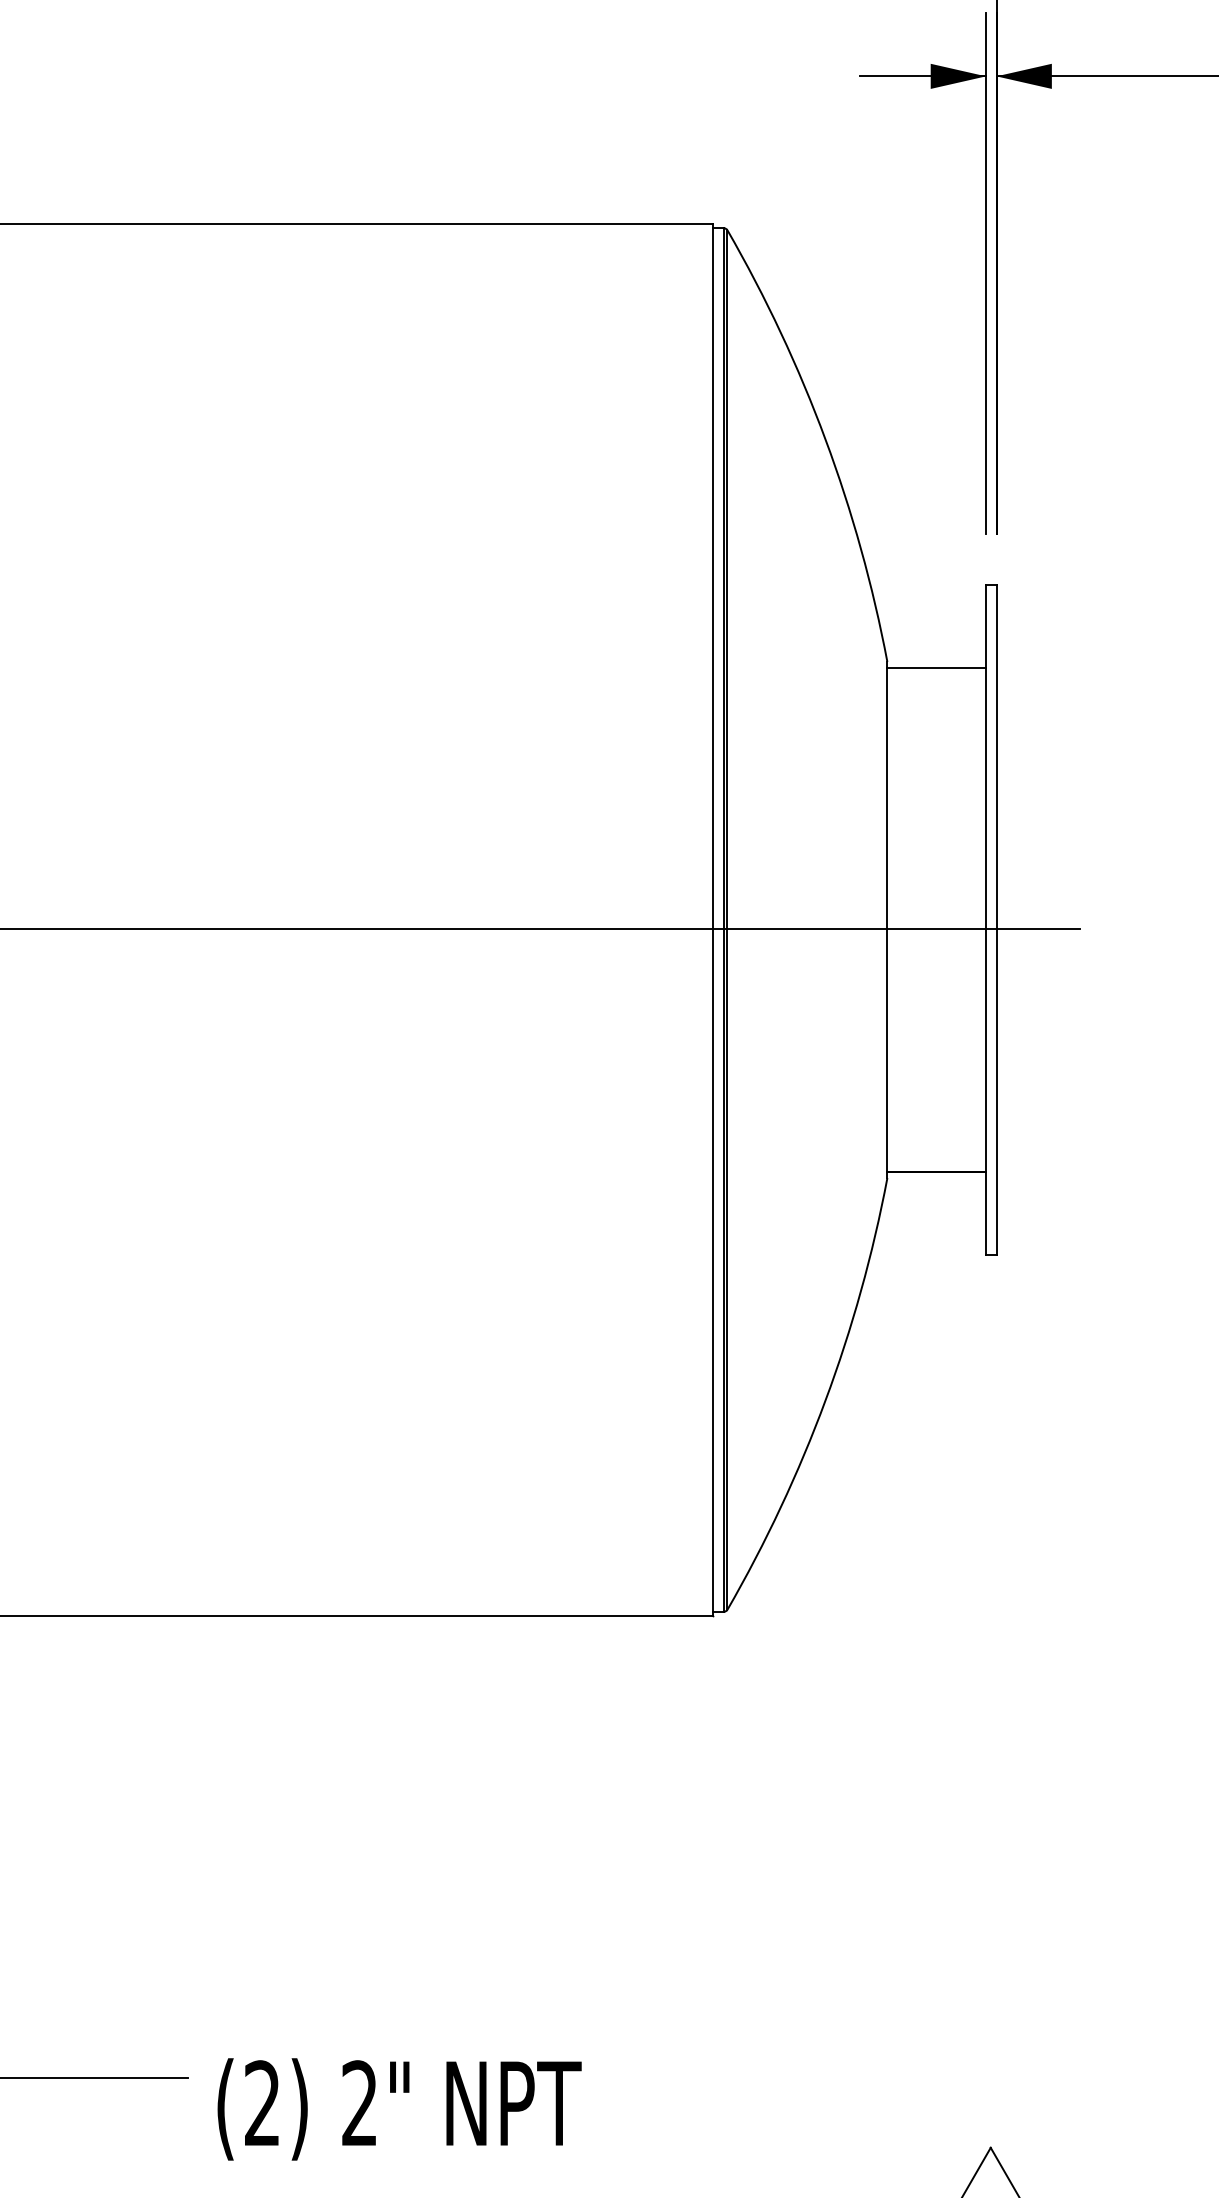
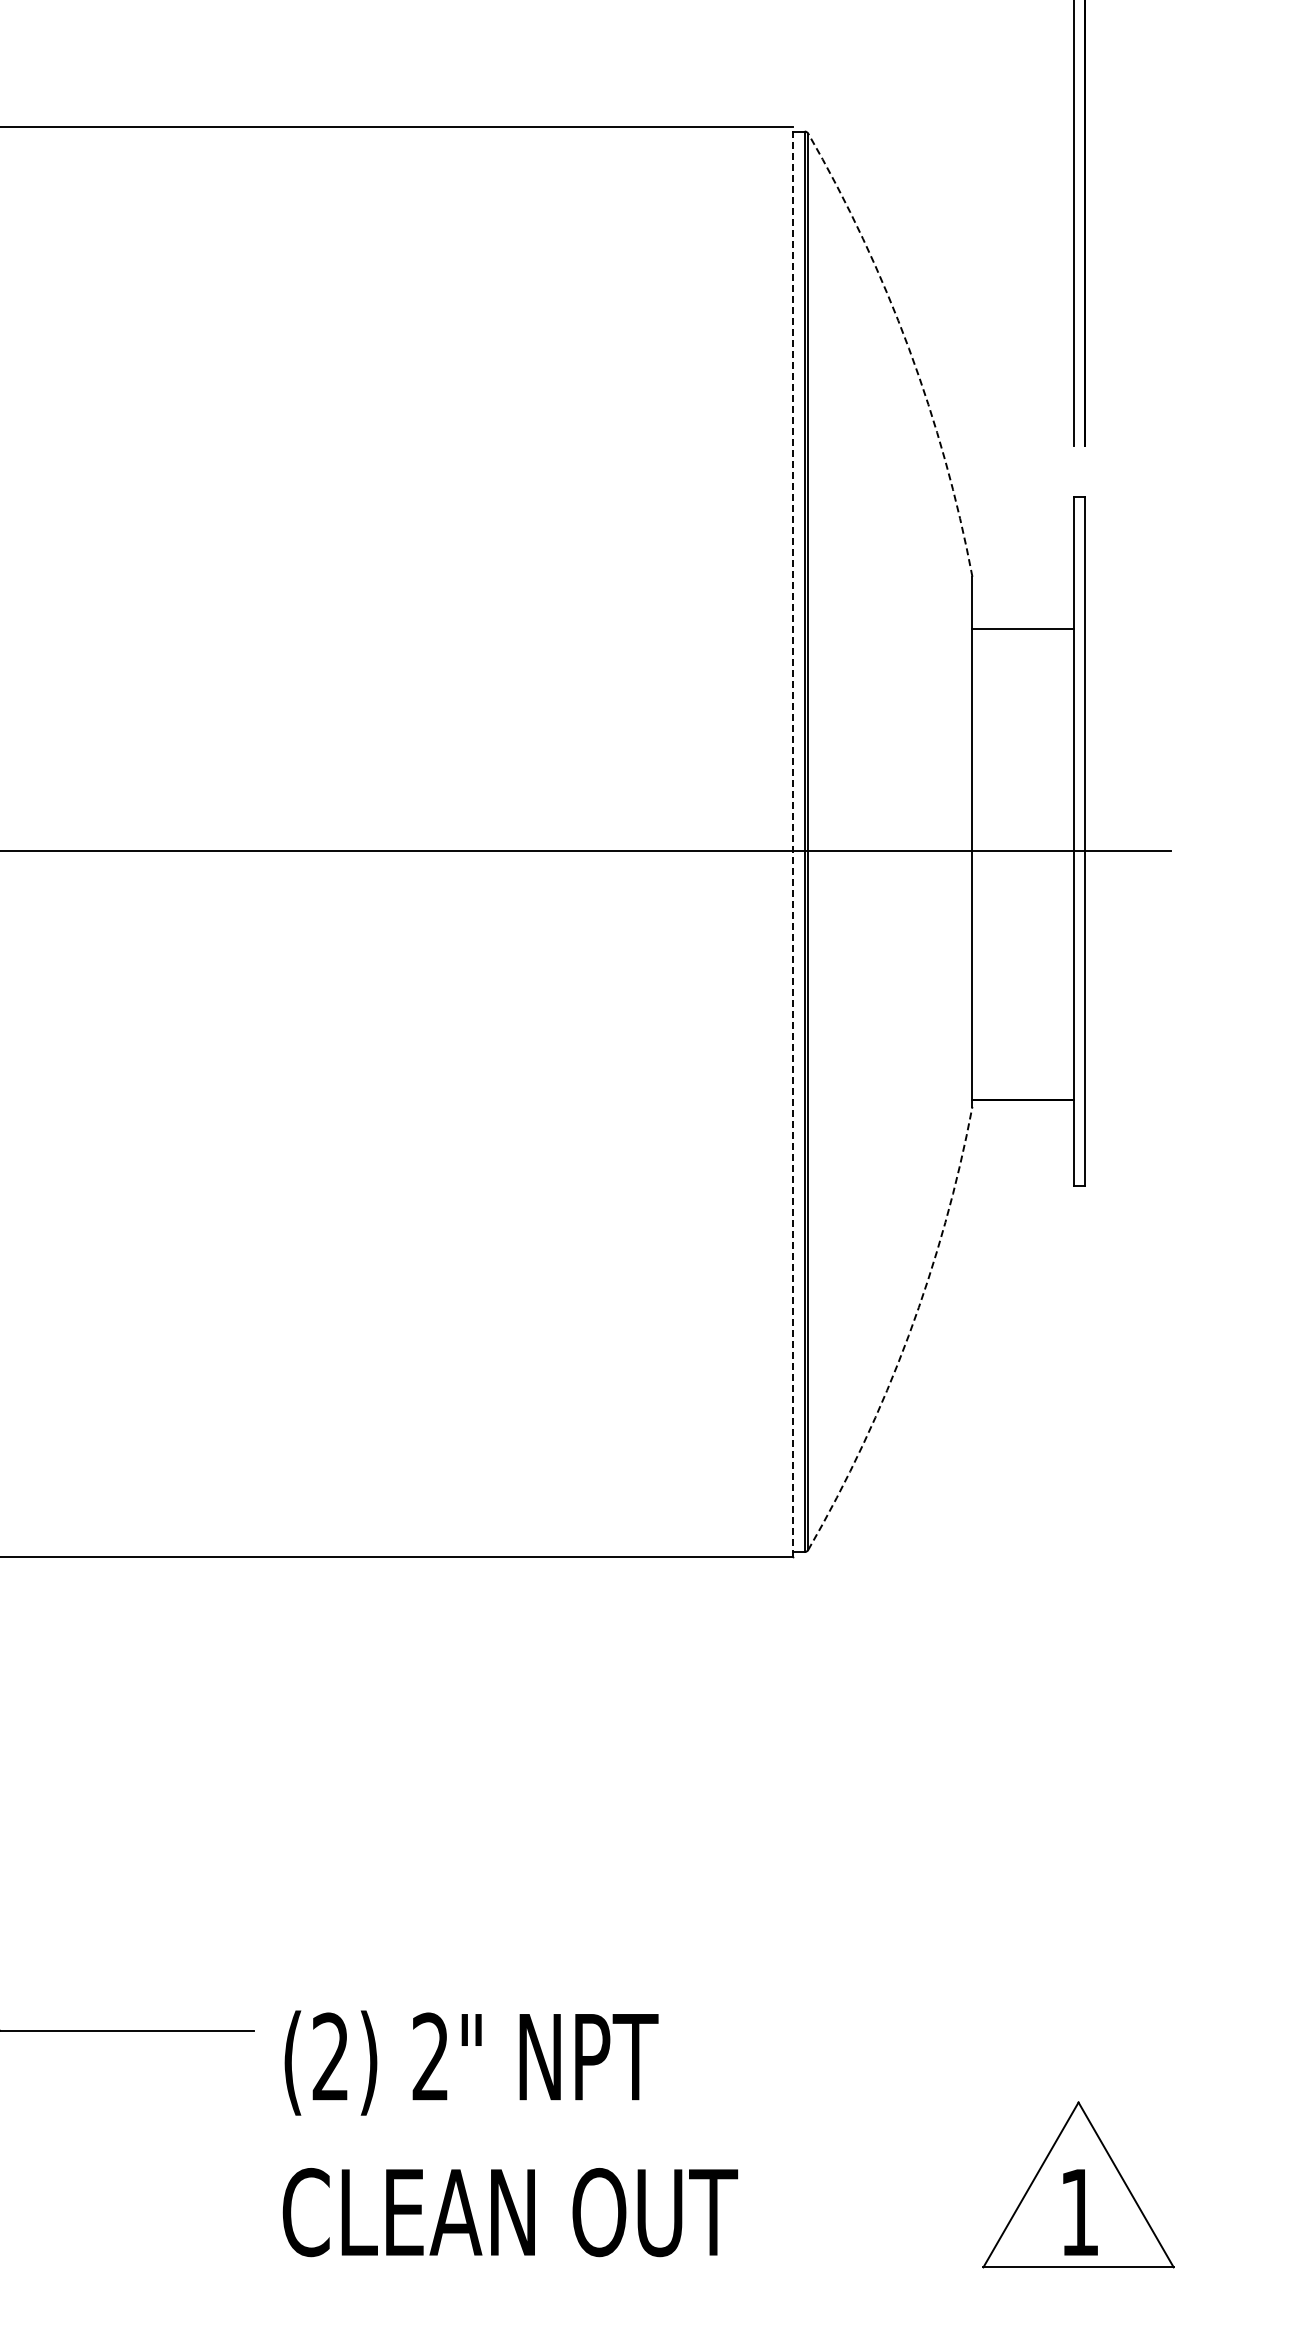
arc: (825, 439) -> (908, 348), solid -> dashed
line: (936, 668) -> (1022, 628), moved
line: (712, 919) -> (792, 841), solid -> dashed
arc: (825, 1400) -> (908, 1335), solid -> dashed

